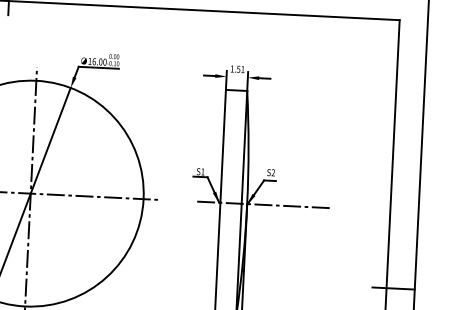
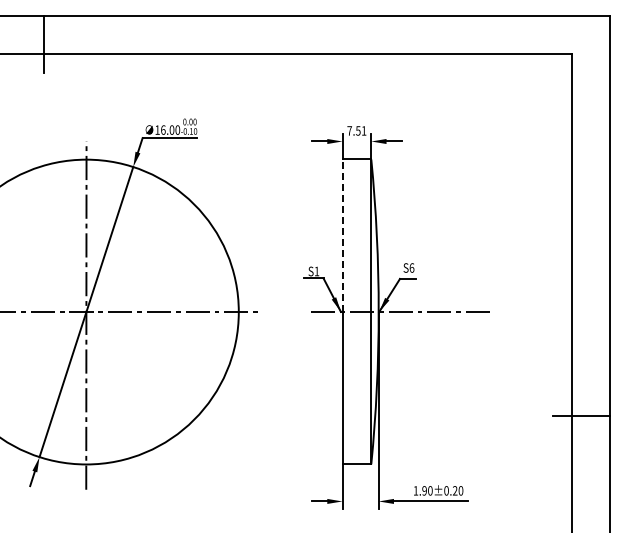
text: (232, 68) -> (349, 130), 1.51 -> 7.51
line: (223, 146) -> (342, 235), solid -> dashed
text: (273, 172) -> (411, 267), S2 -> S6

